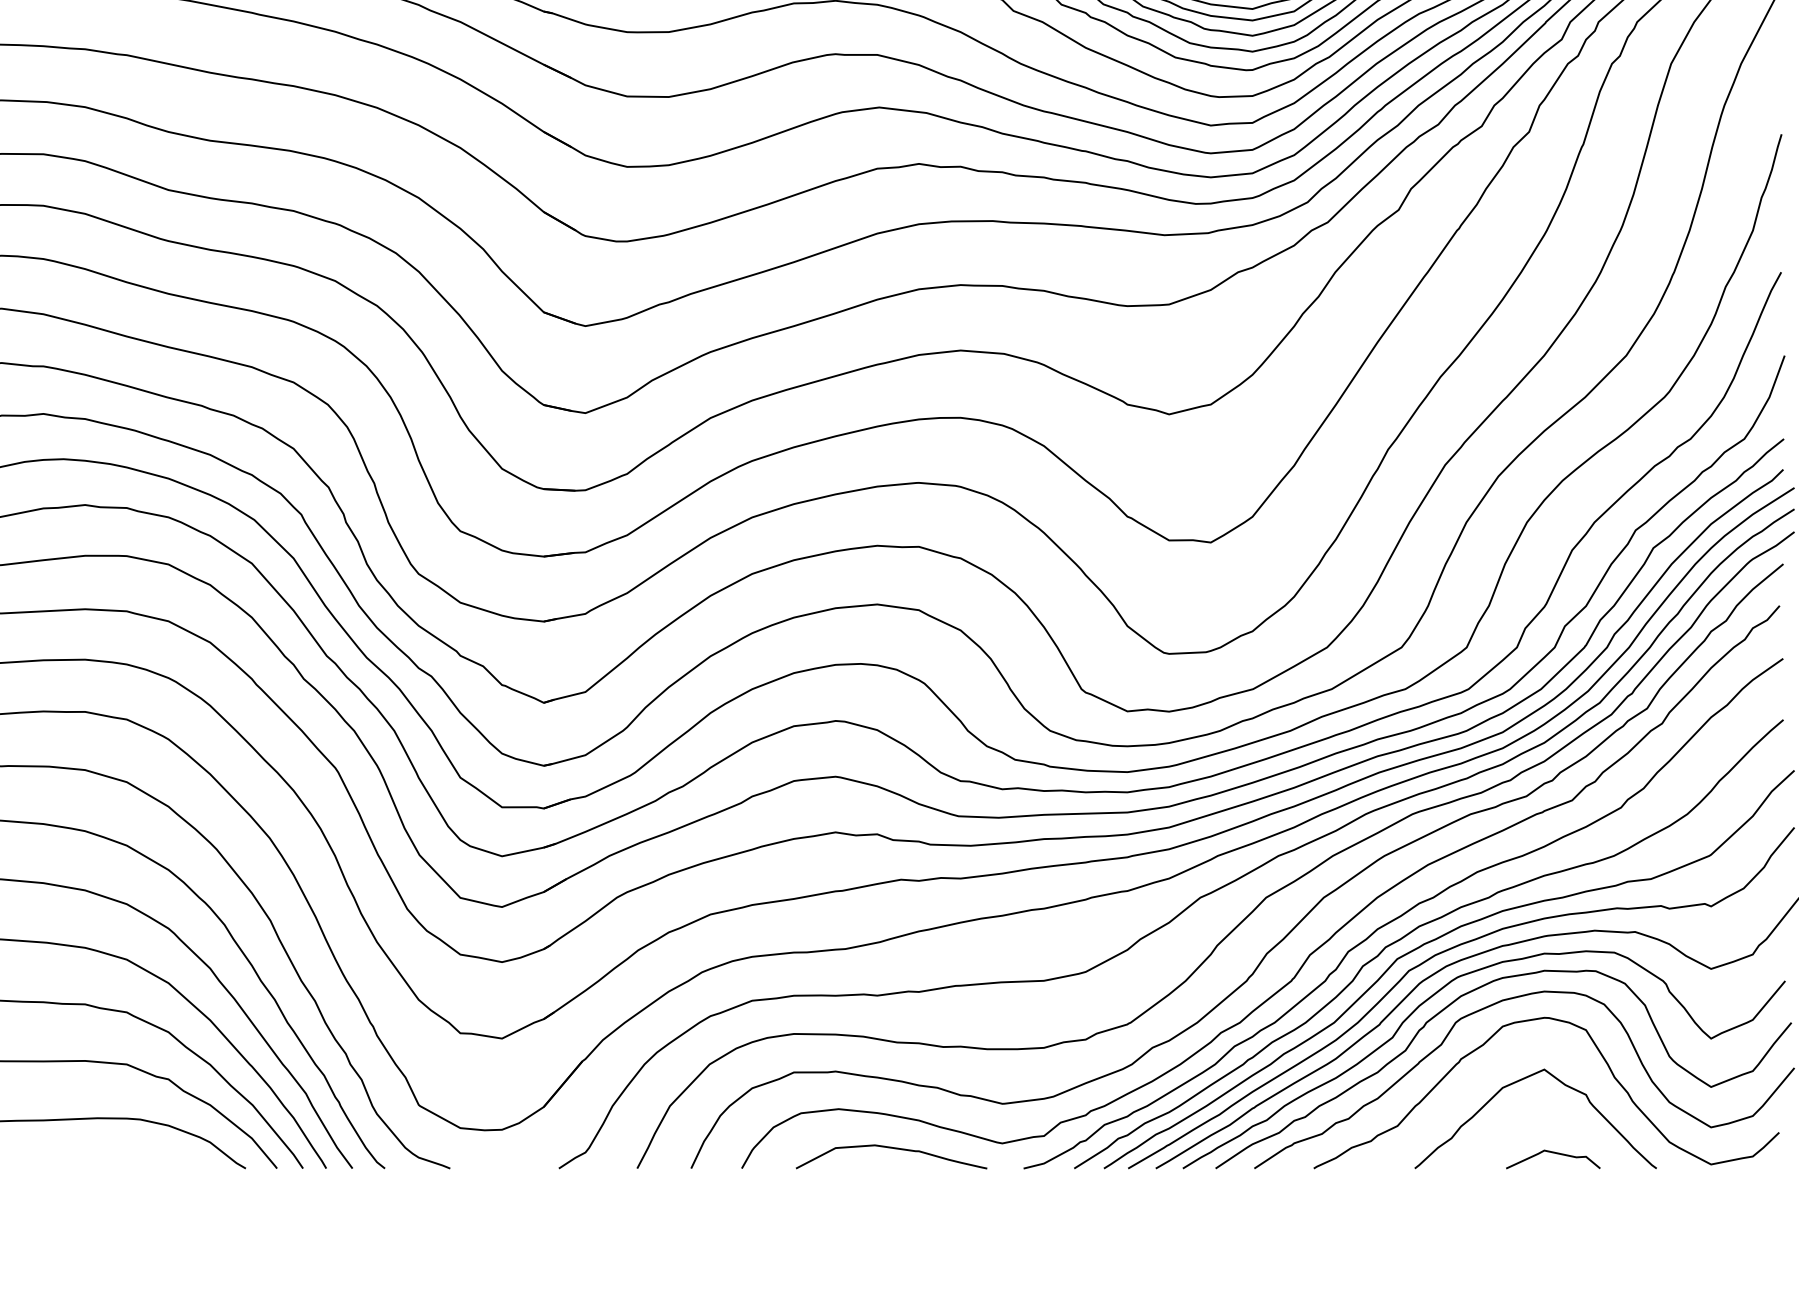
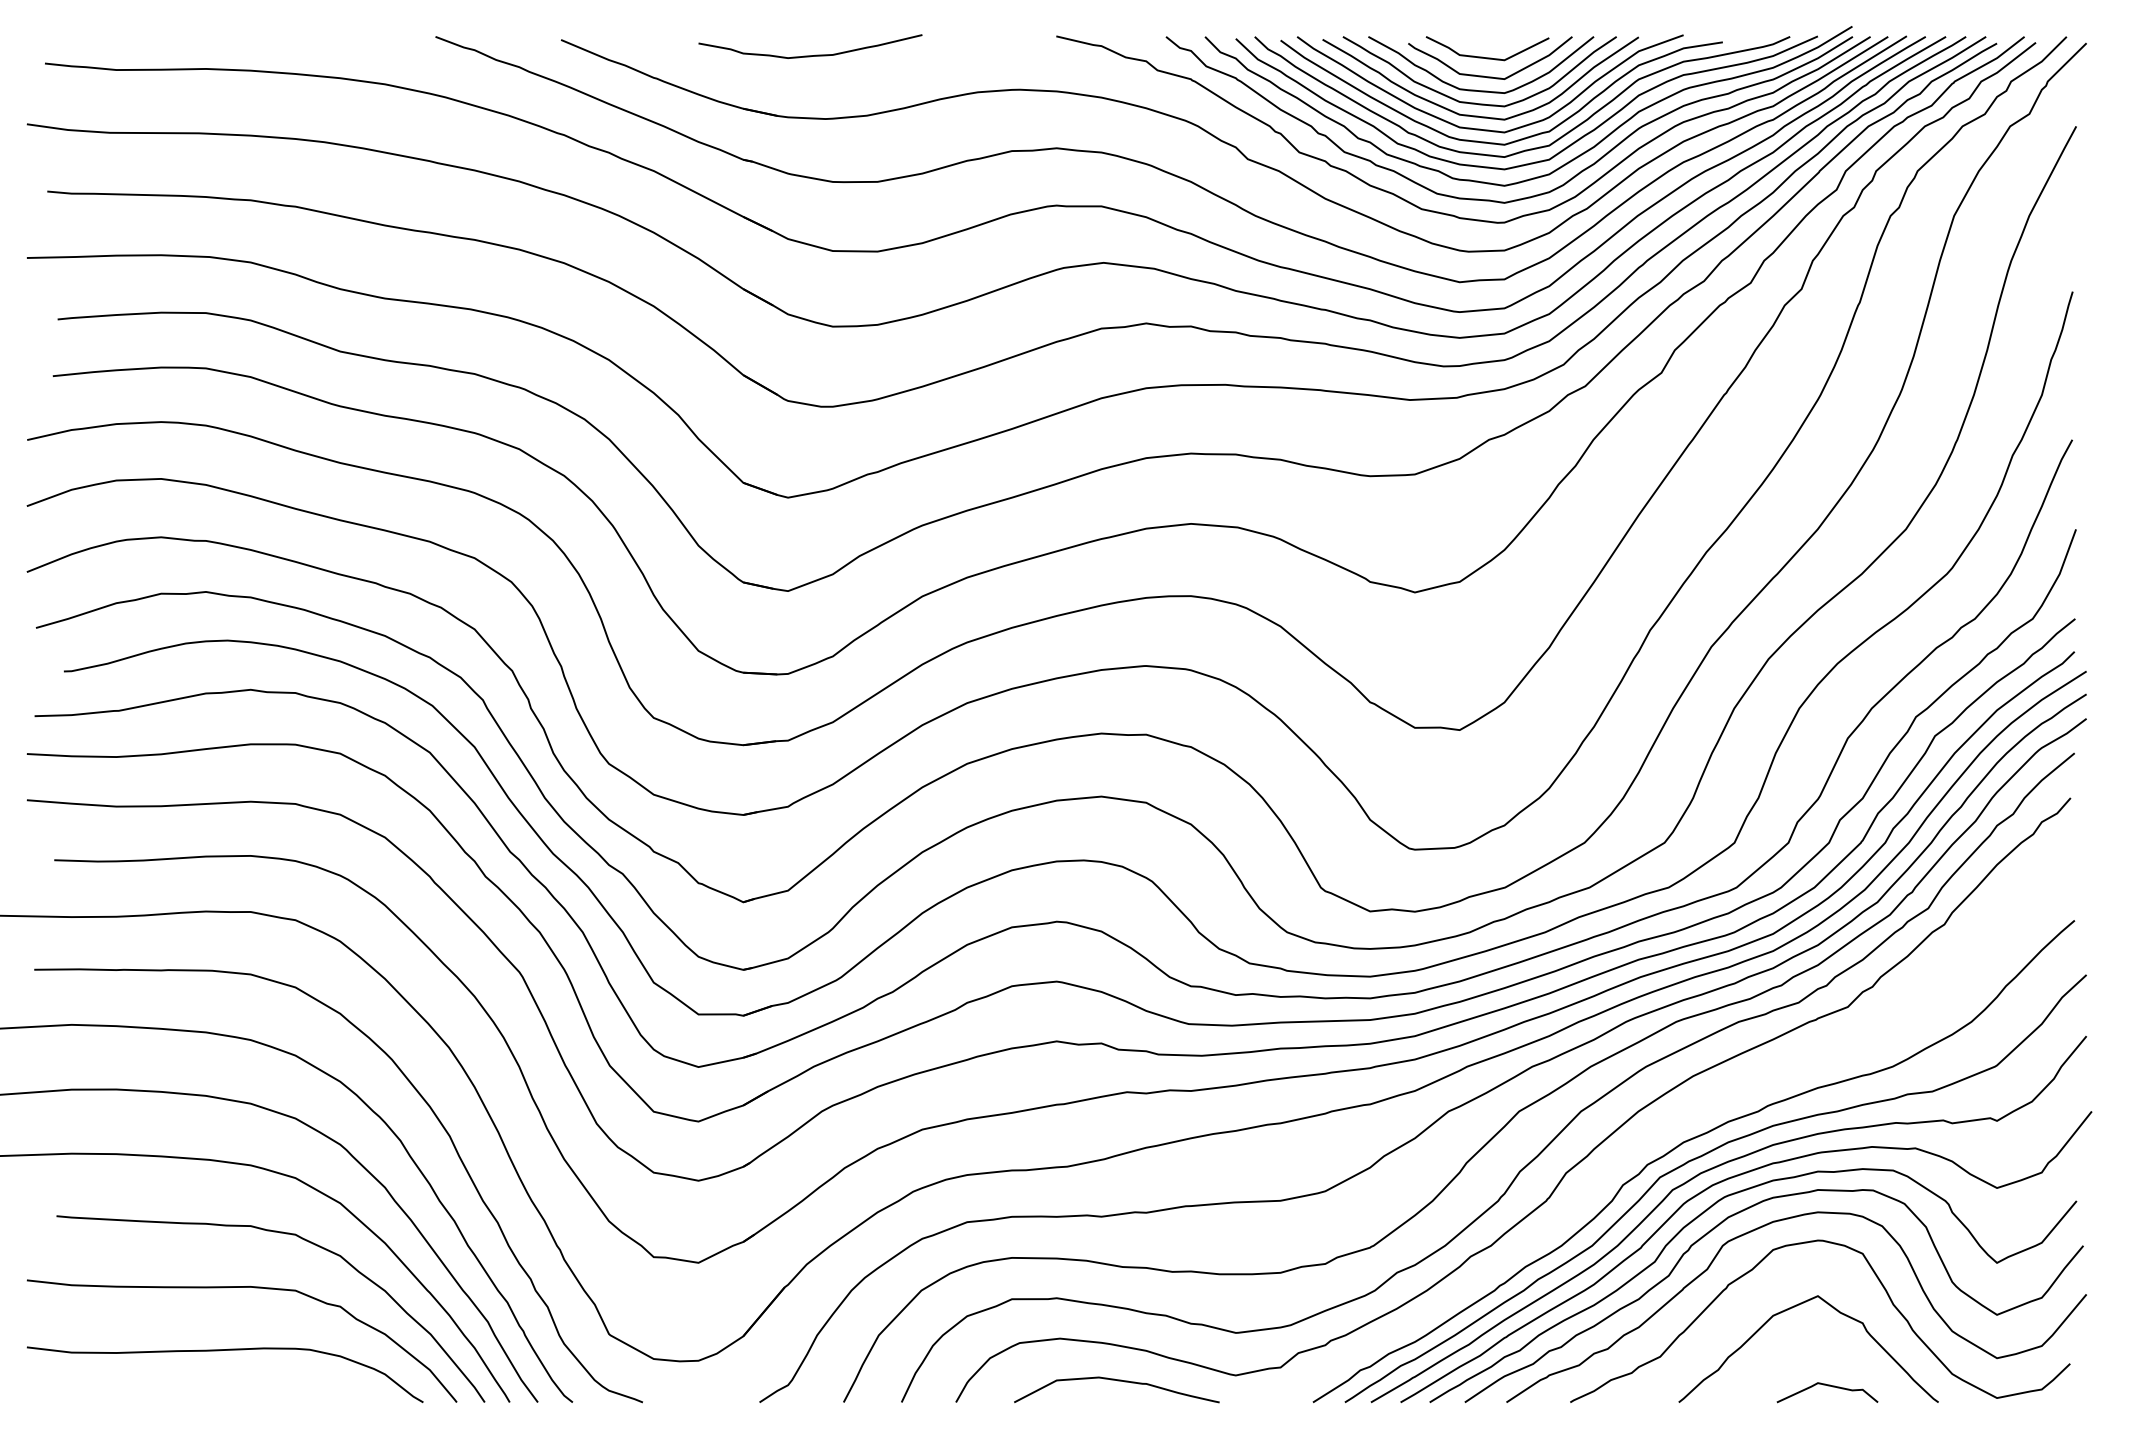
curve: (1403, 913) -> (1666, 1128), removed

